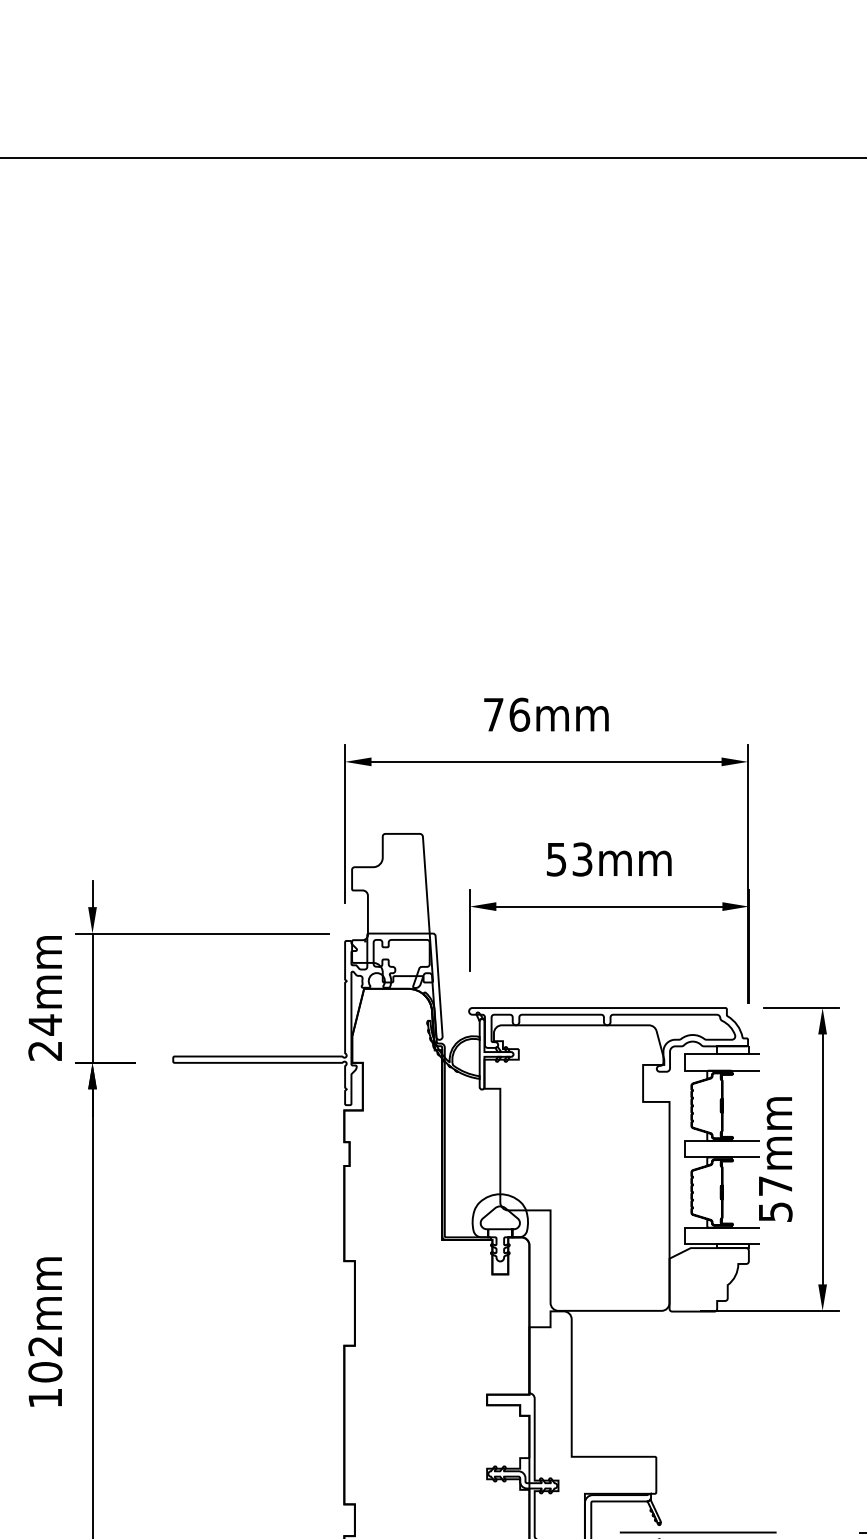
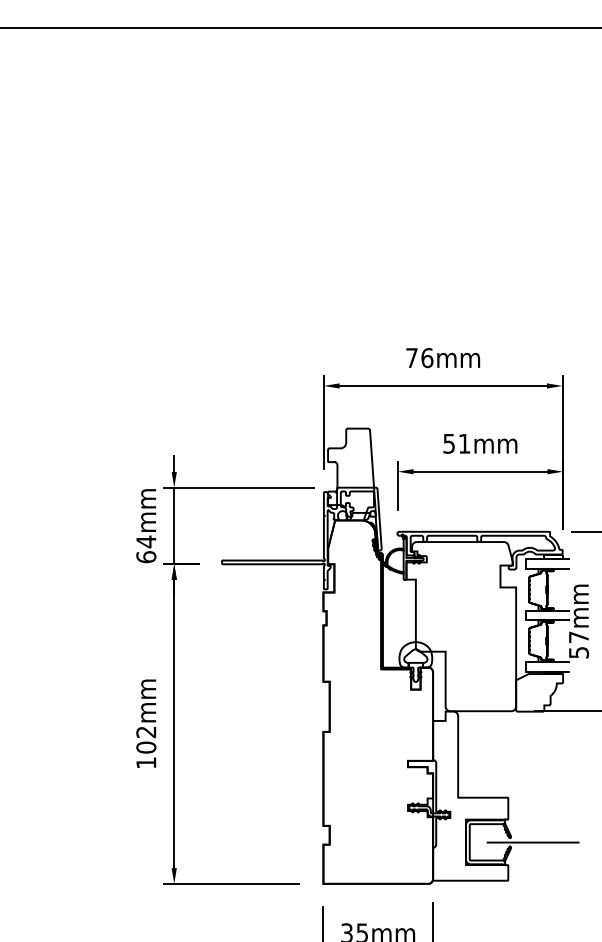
text: (582, 858) -> (464, 443), 53mm -> 51mm
text: (45, 1051) -> (146, 557), 24mm -> 64mm

